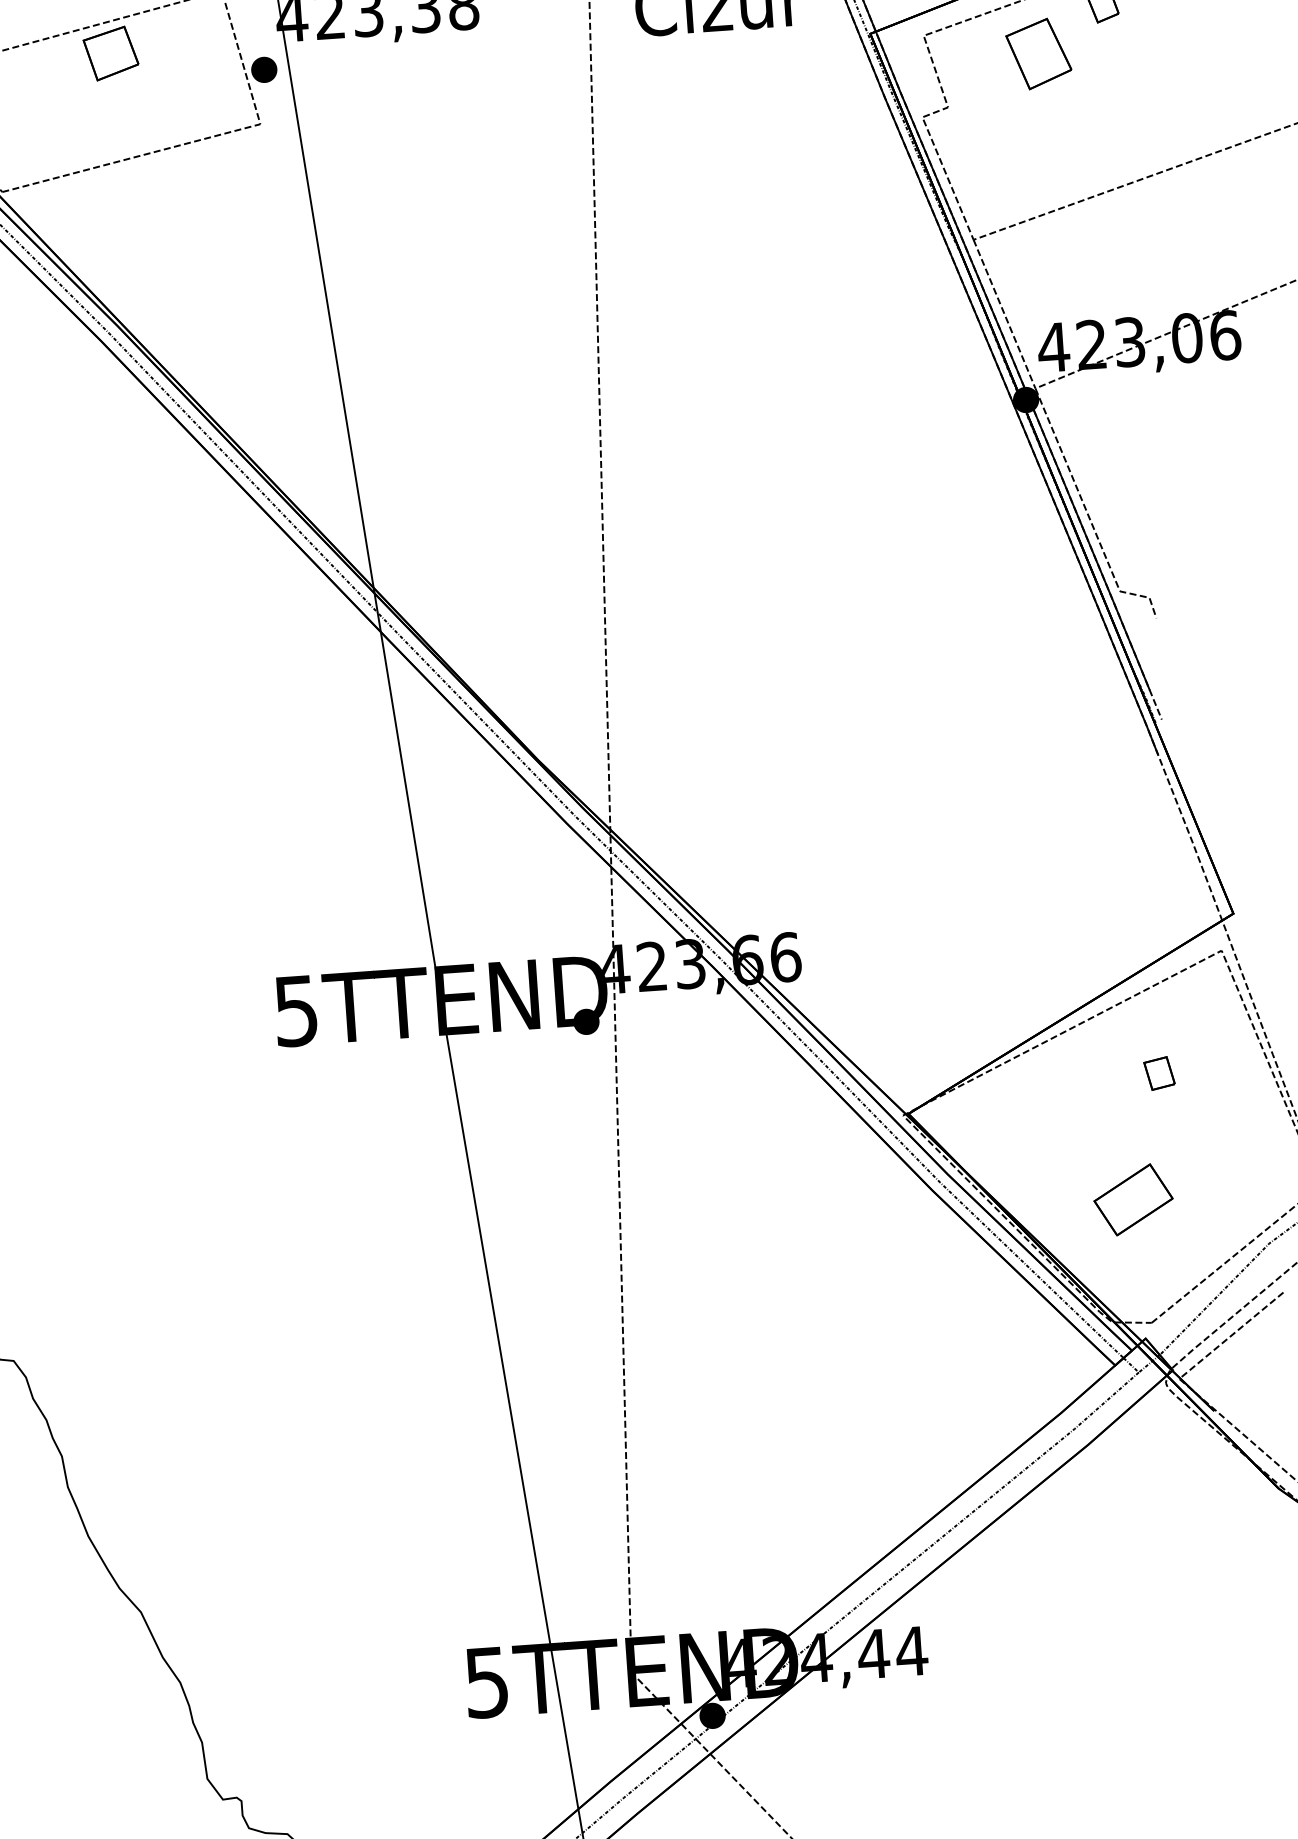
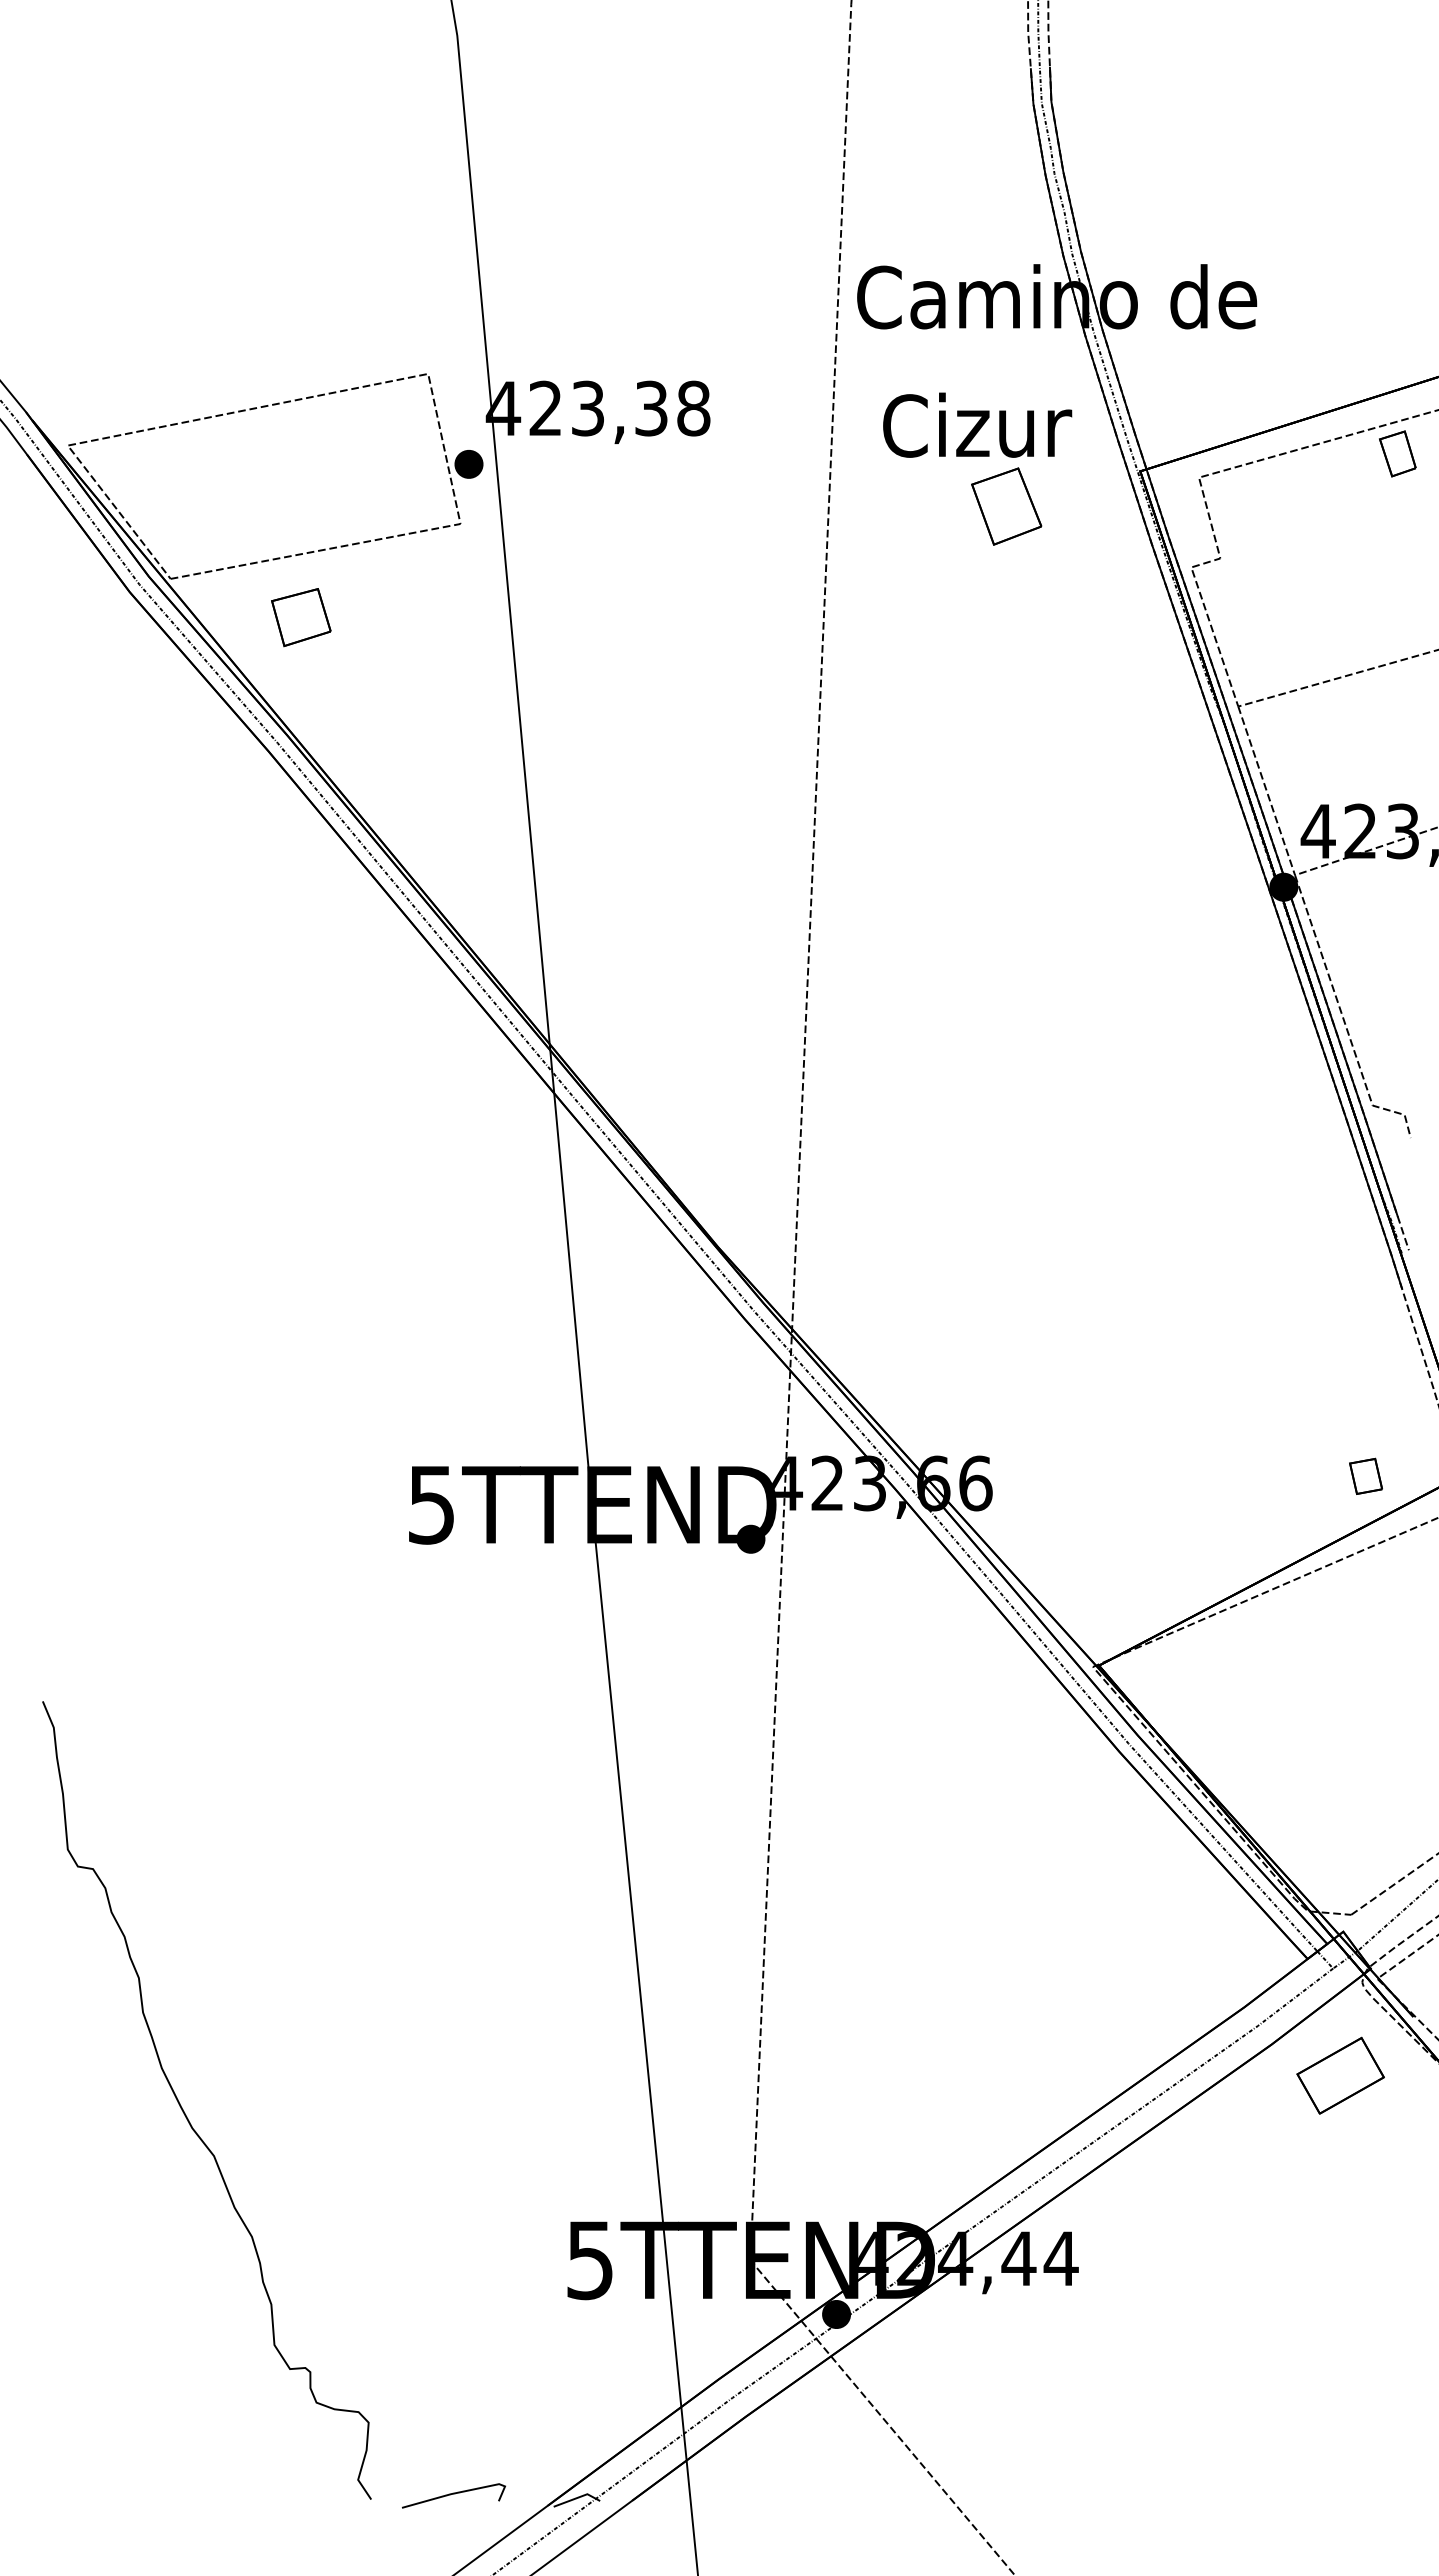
part: (111, 53) -> (301, 617), moved
part: (1038, 53) -> (1006, 506), moved
part: (1158, 1072) -> (1365, 1475), moved
part: (1133, 1199) -> (1340, 2075), moved

